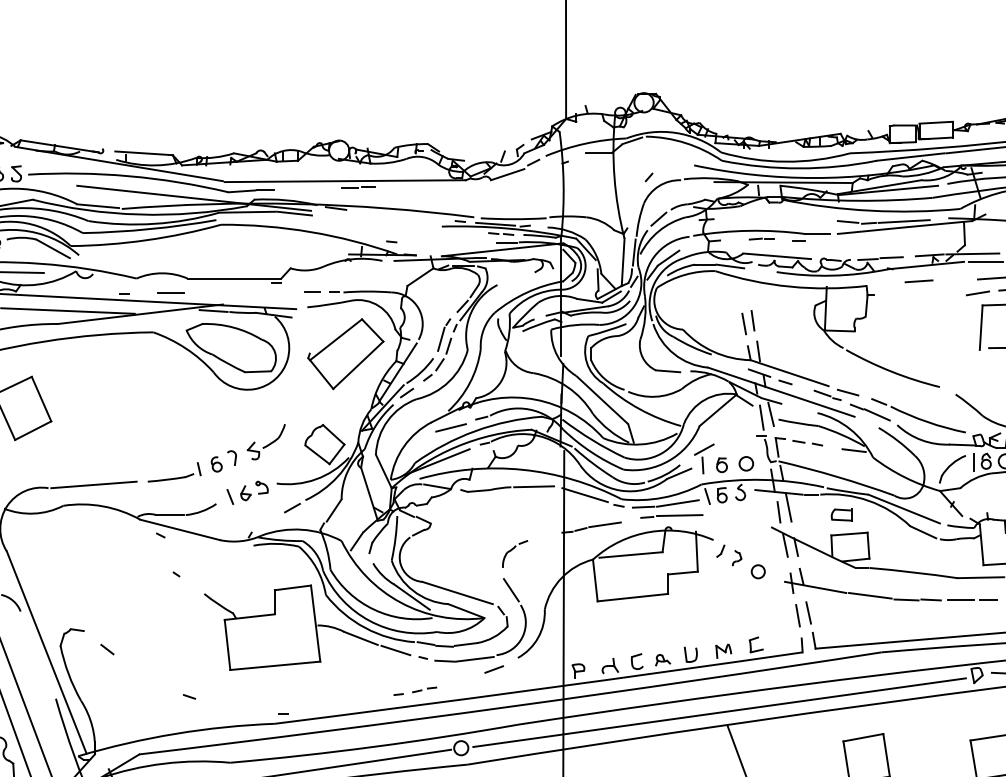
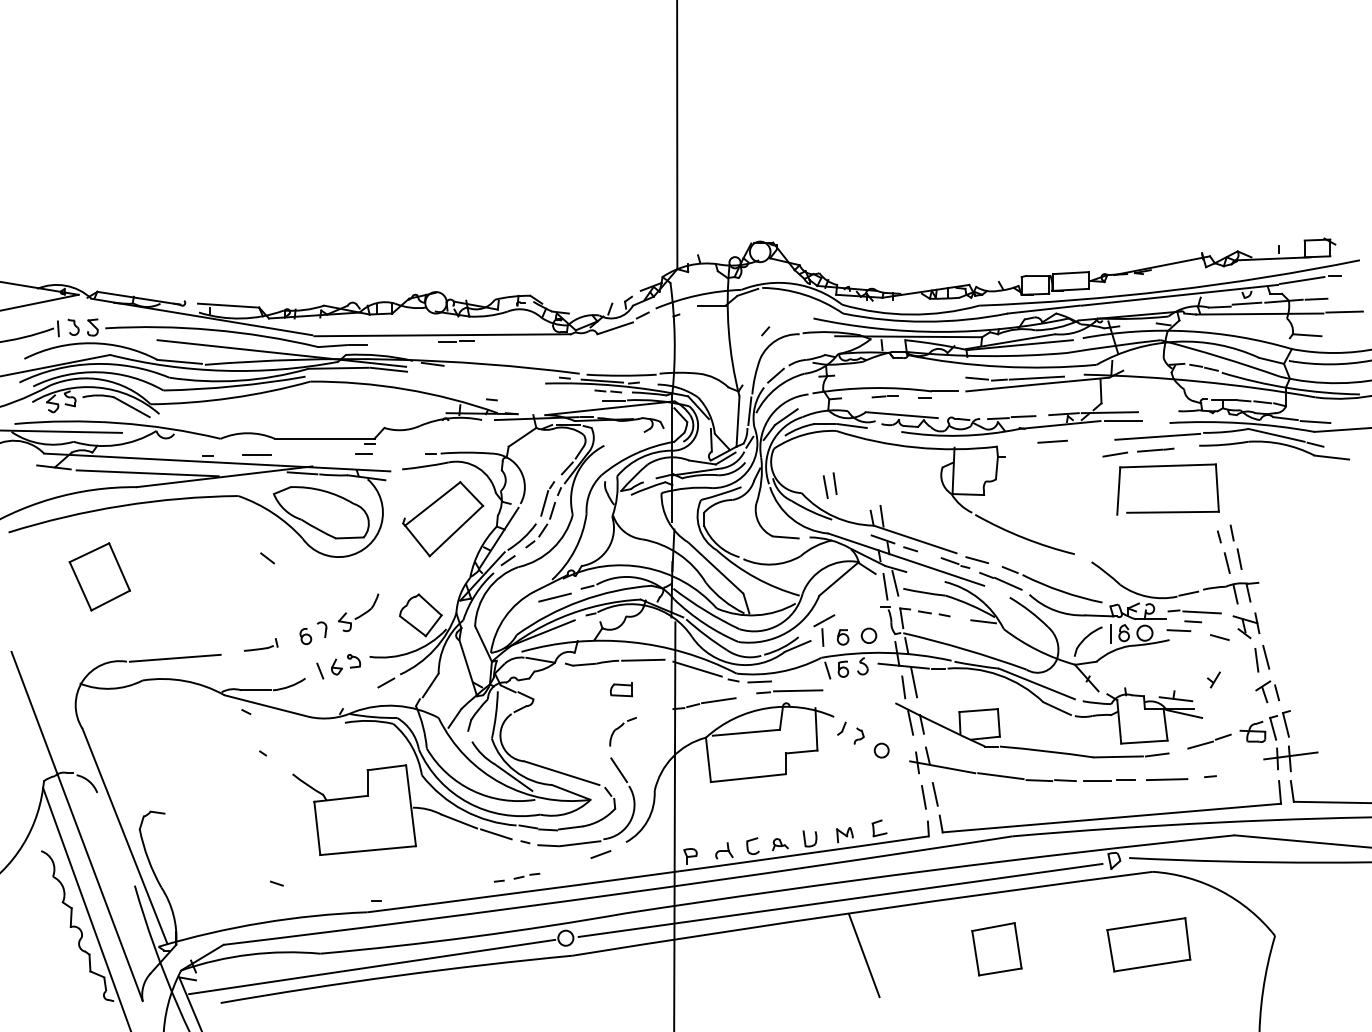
line: (312, 292) -> (363, 453), moved
part: (747, 322) -> (829, 485), moved
part: (174, 471) -> (260, 644), size x0.6
line: (678, 503) -> (796, 677), removed
part: (841, 514) -> (621, 689), moved
line: (107, 649) -> (267, 558), moved

